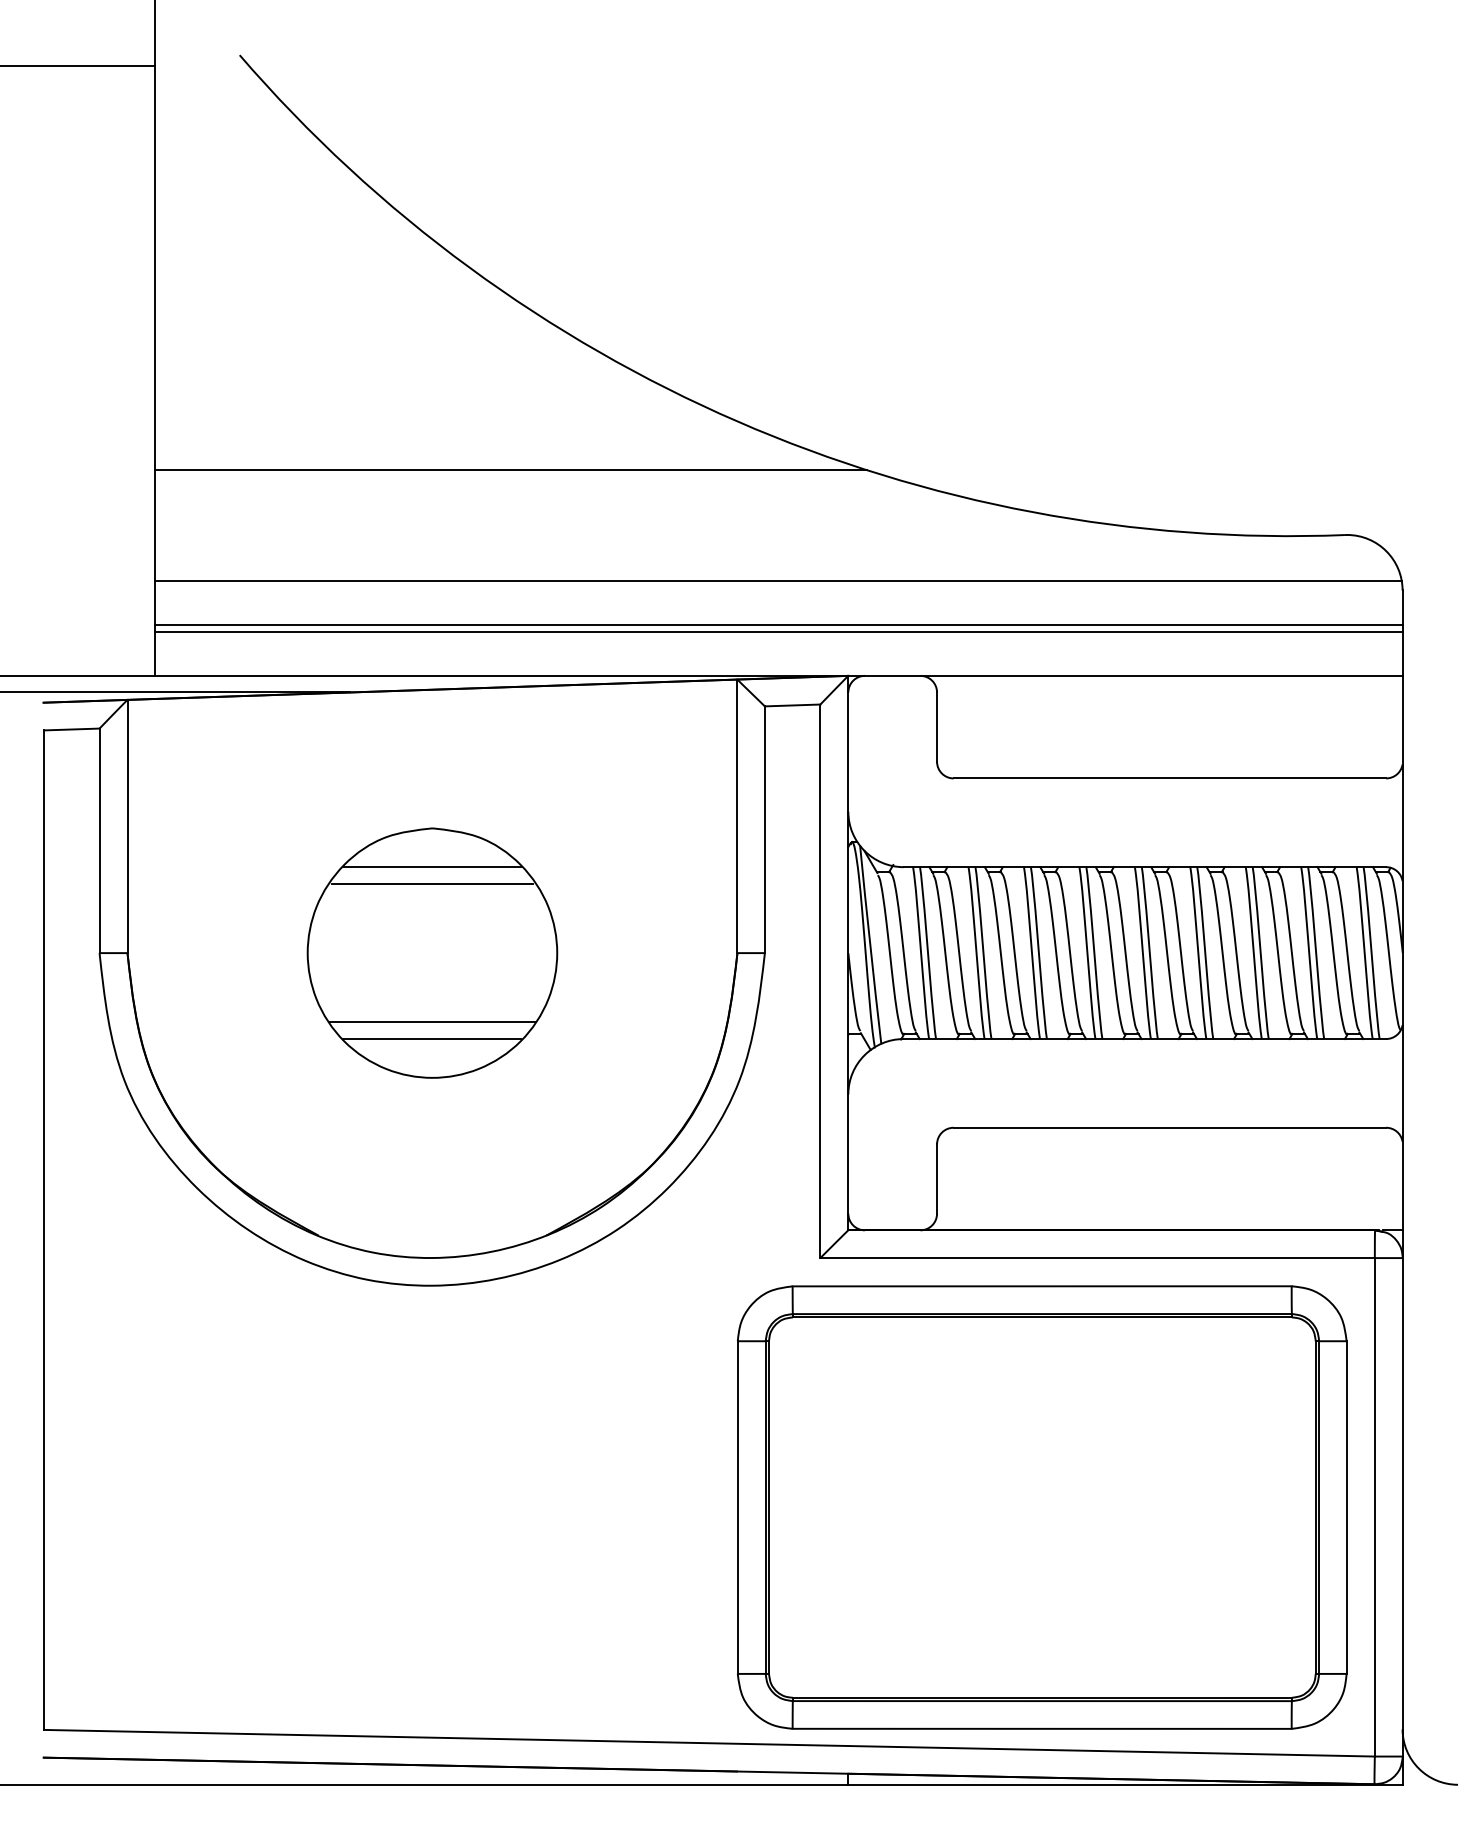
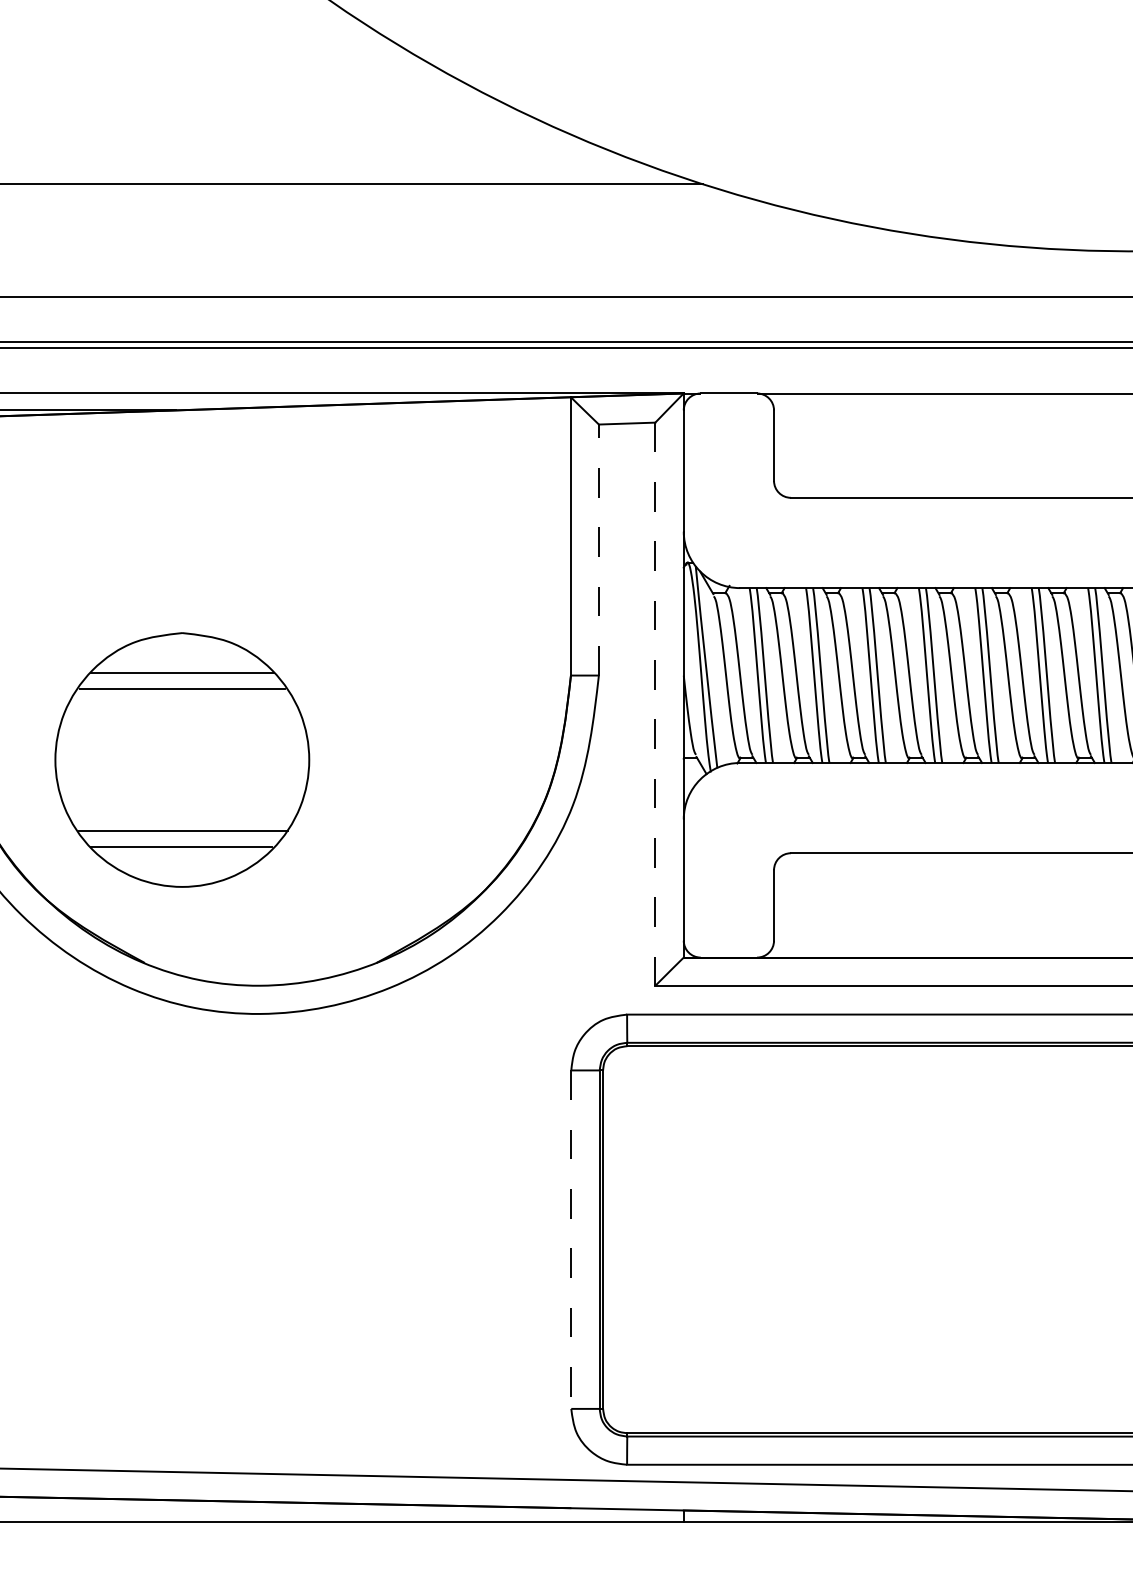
line: (764, 829) -> (598, 549), solid -> dashed
part: (432, 952) -> (182, 759), moved
line: (820, 981) -> (655, 704), solid -> dashed
line: (737, 1508) -> (571, 1240), solid -> dashed

